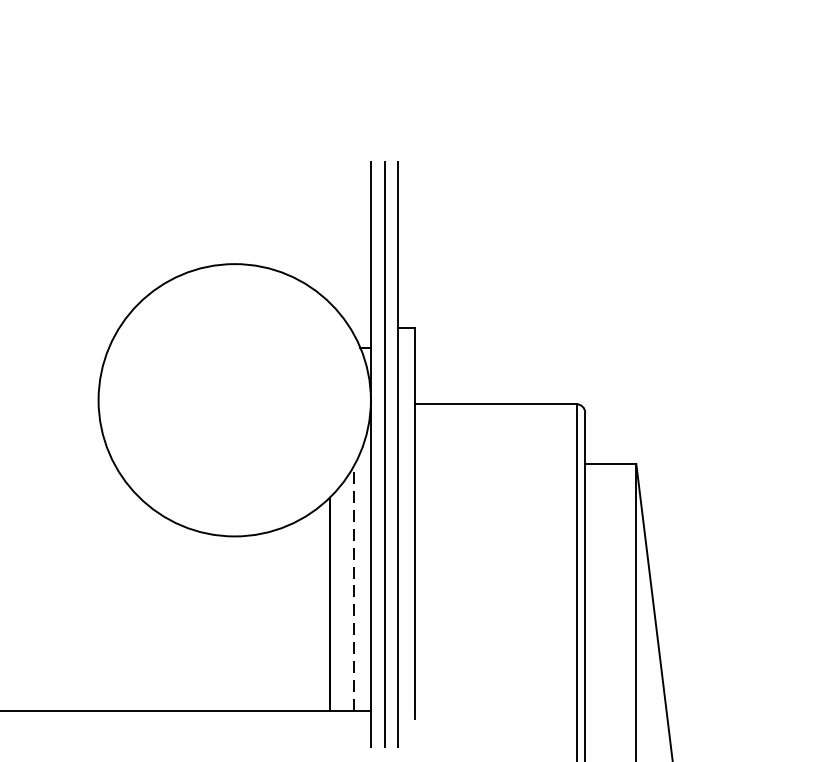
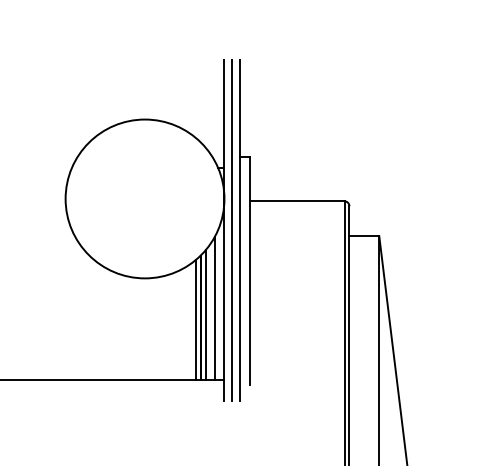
line: (353, 588) -> (214, 308), dashed -> solid
line: (338, 600) -> (205, 315), added
line: (321, 608) -> (195, 320), added

